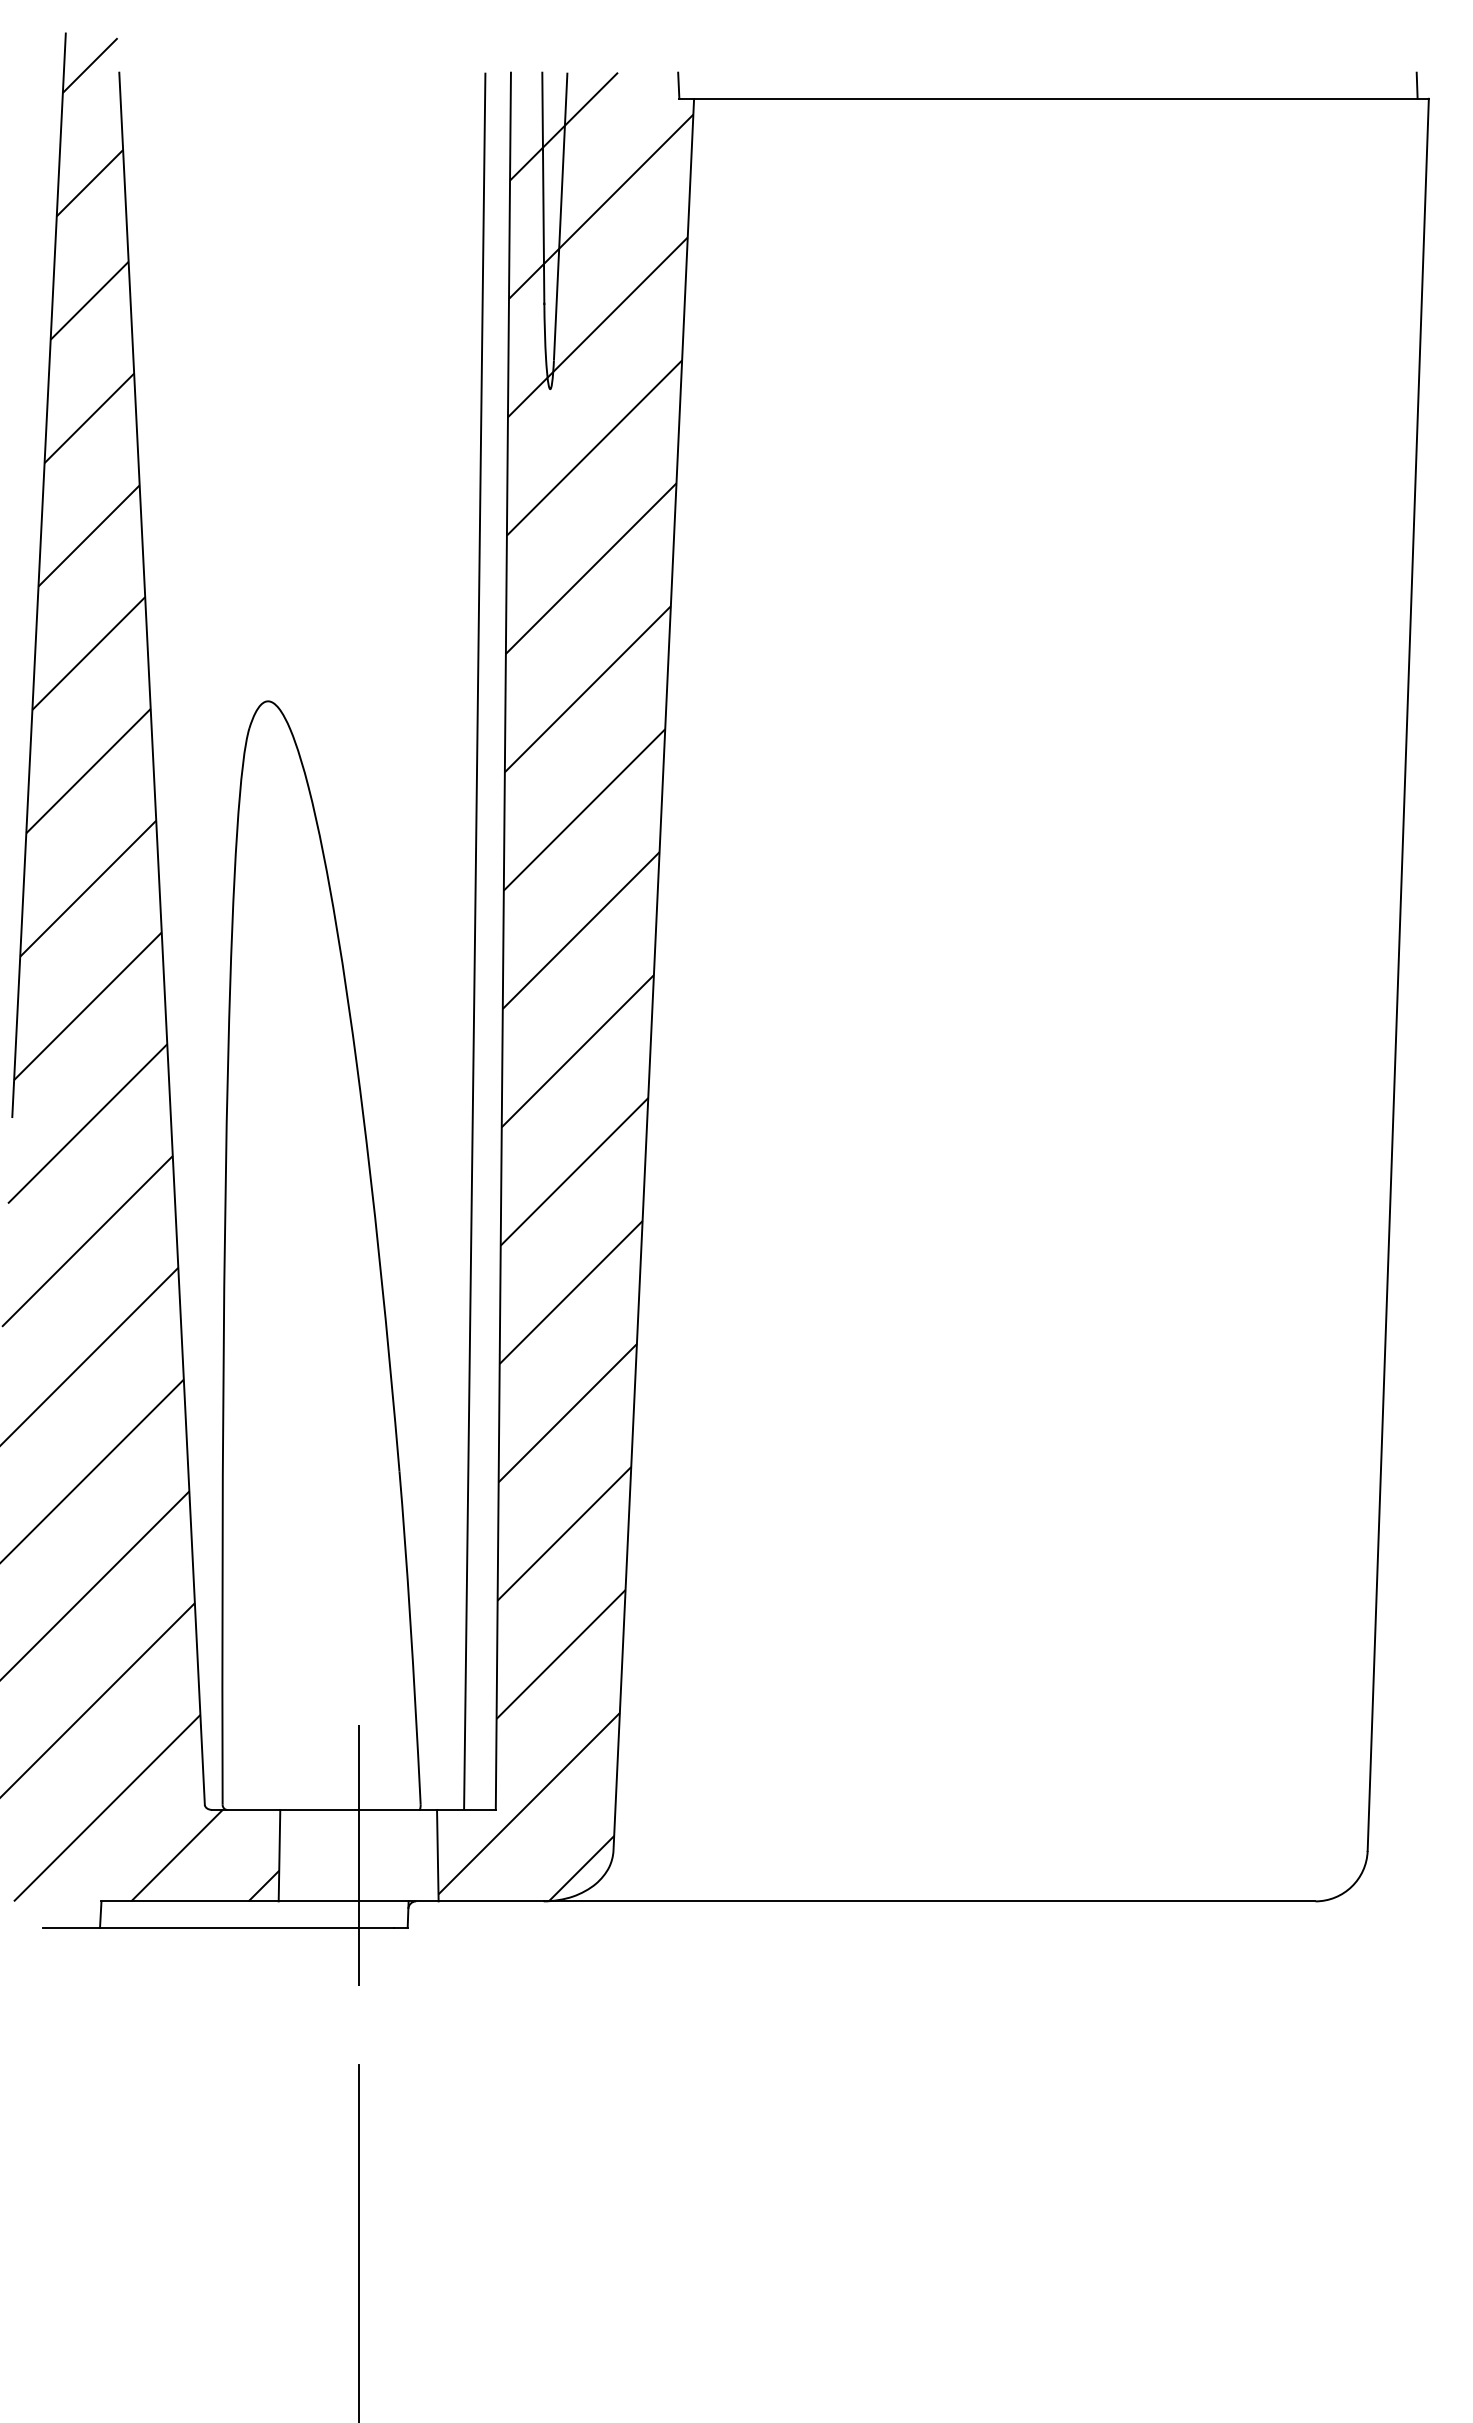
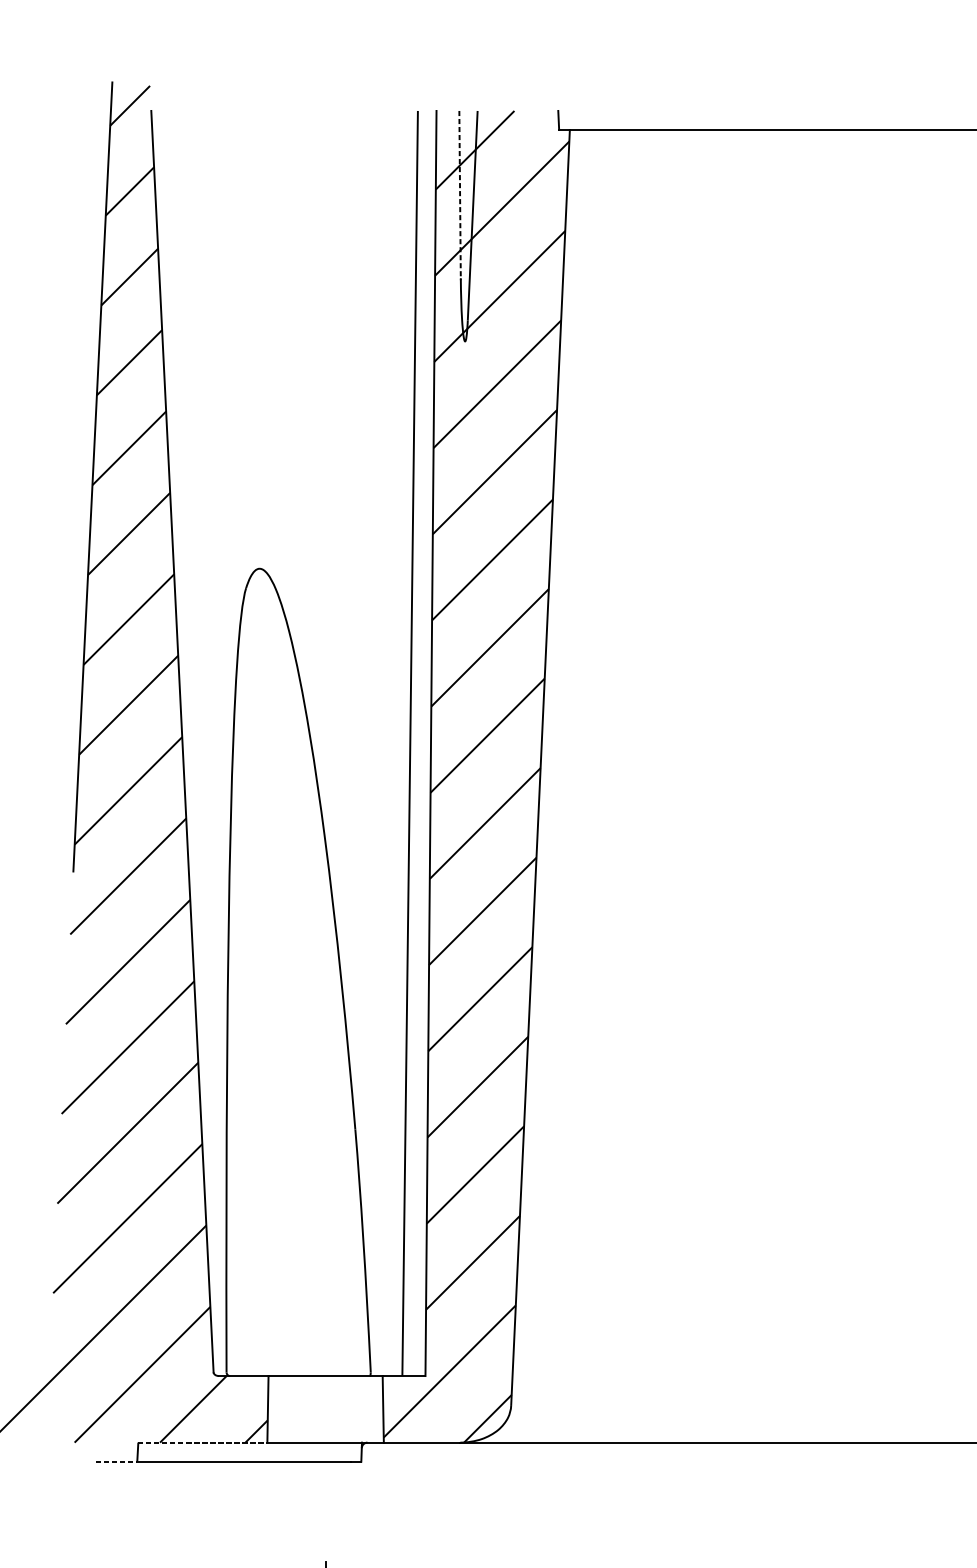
line: (543, 188) -> (460, 195), solid -> dashed
line: (358, 1855) -> (325, 1409), removed
line: (190, 1901) -> (203, 1442), solid -> dashed
line: (71, 1927) -> (116, 1461), solid -> dashed

